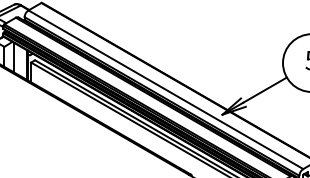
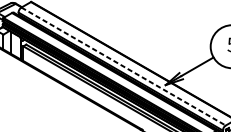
line: (165, 89) -> (123, 66), solid -> dashed

